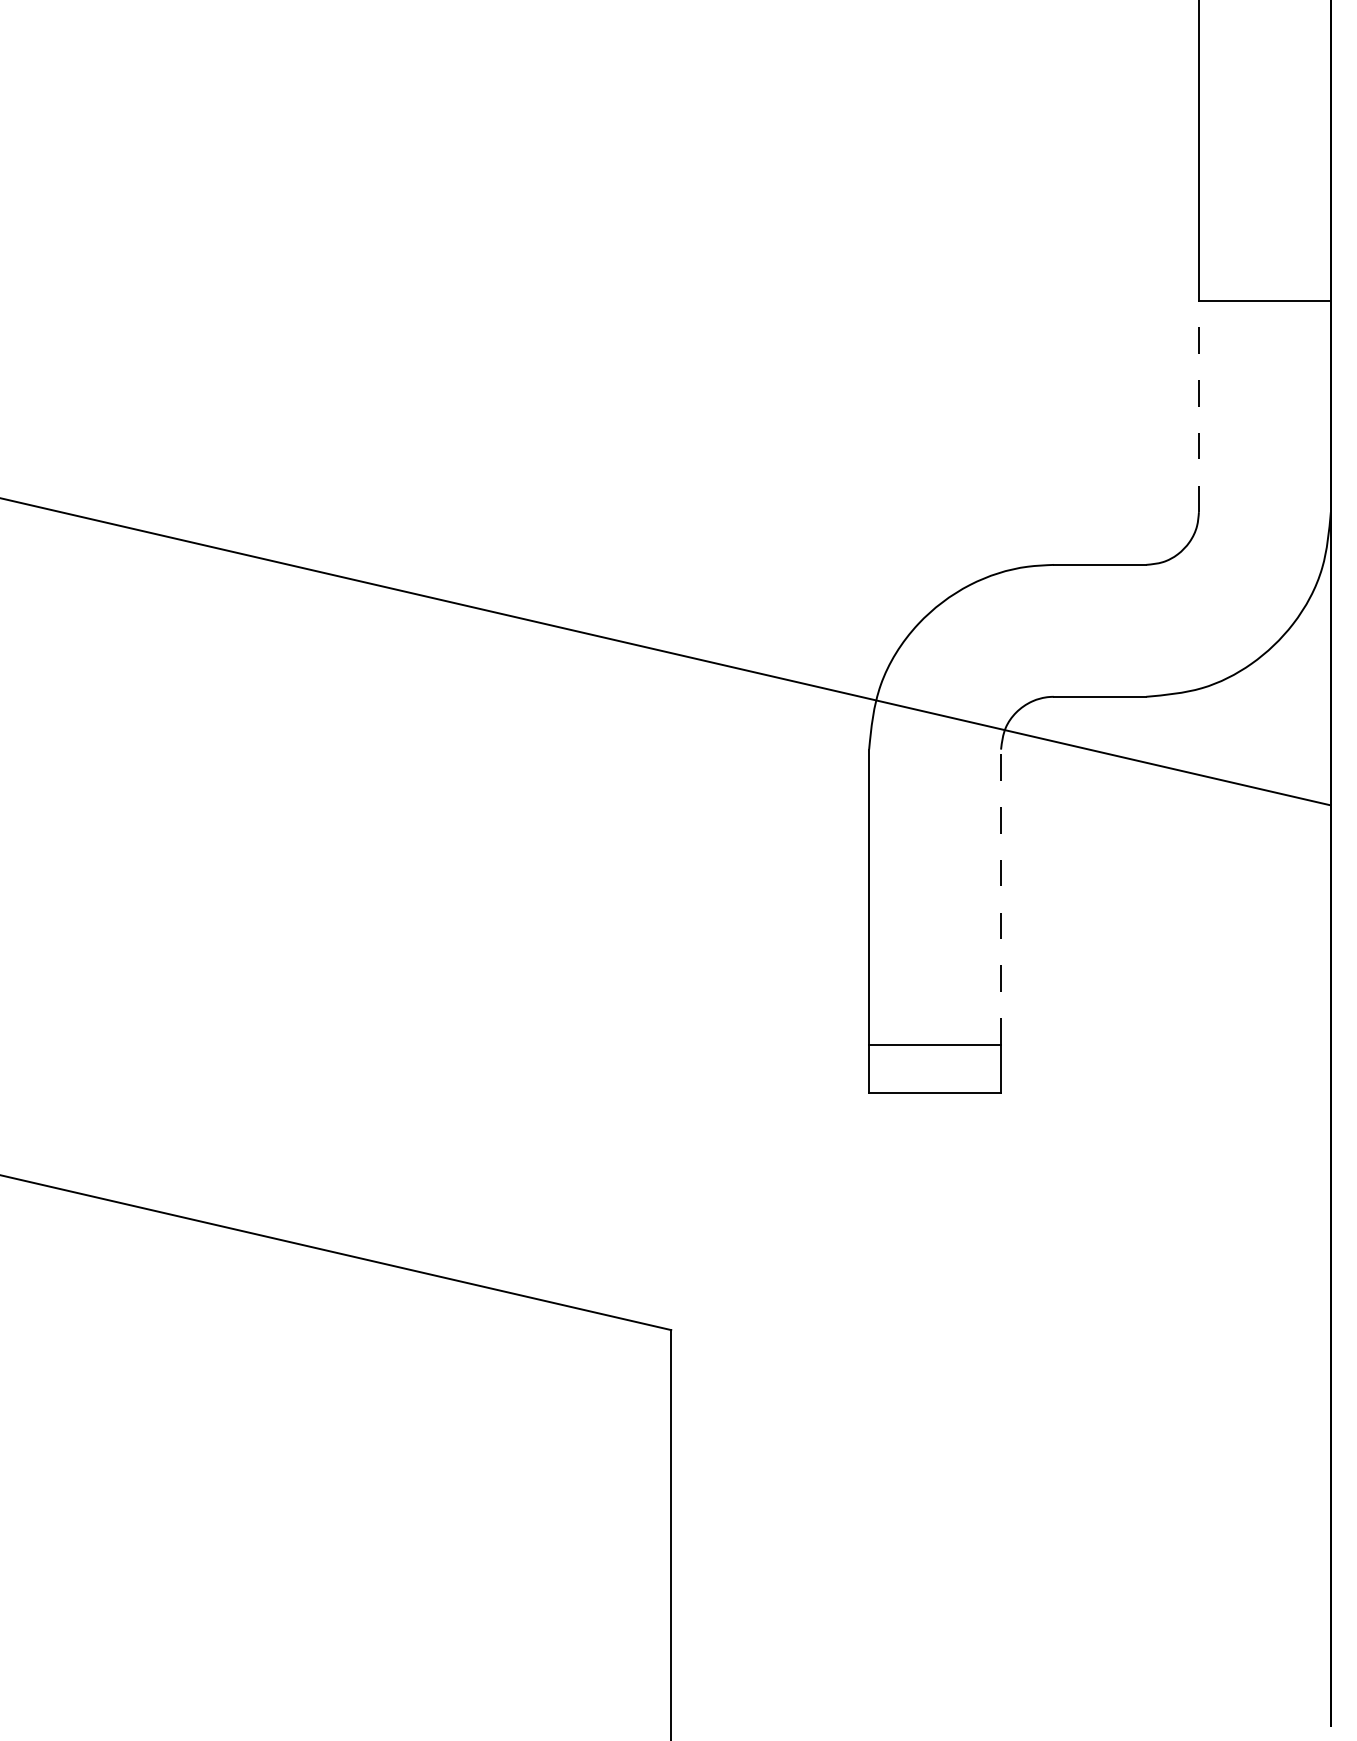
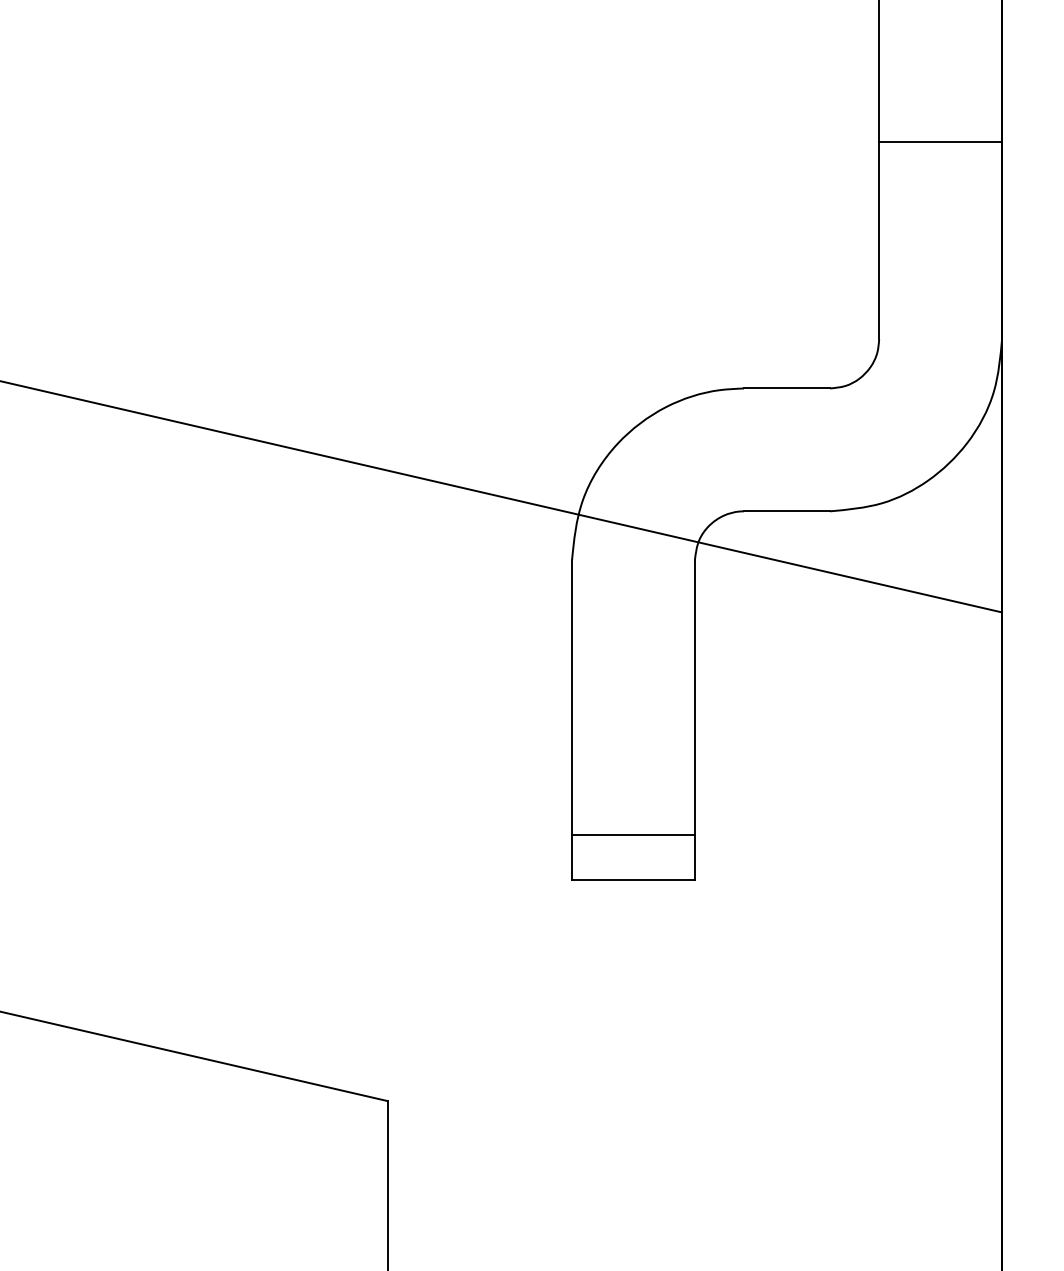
line: (1198, 406) -> (878, 240), dashed -> solid
line: (1001, 896) -> (695, 697), dashed -> solid

